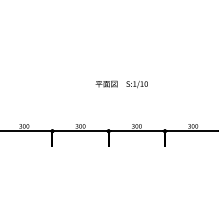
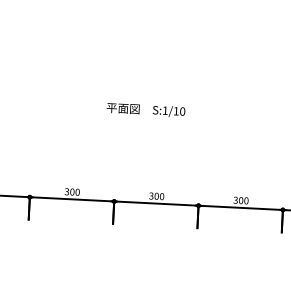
text: (121, 84) -> (145, 110), moved

